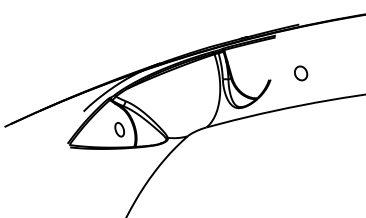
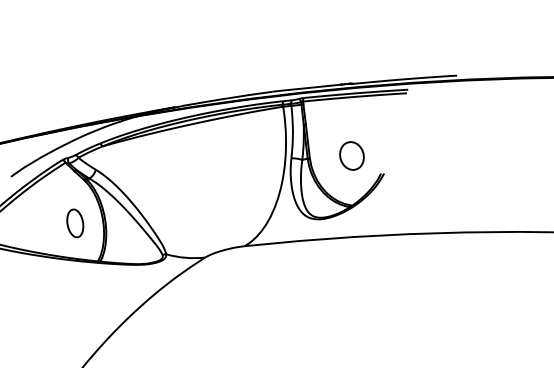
part: (301, 73) -> (352, 156), moved

